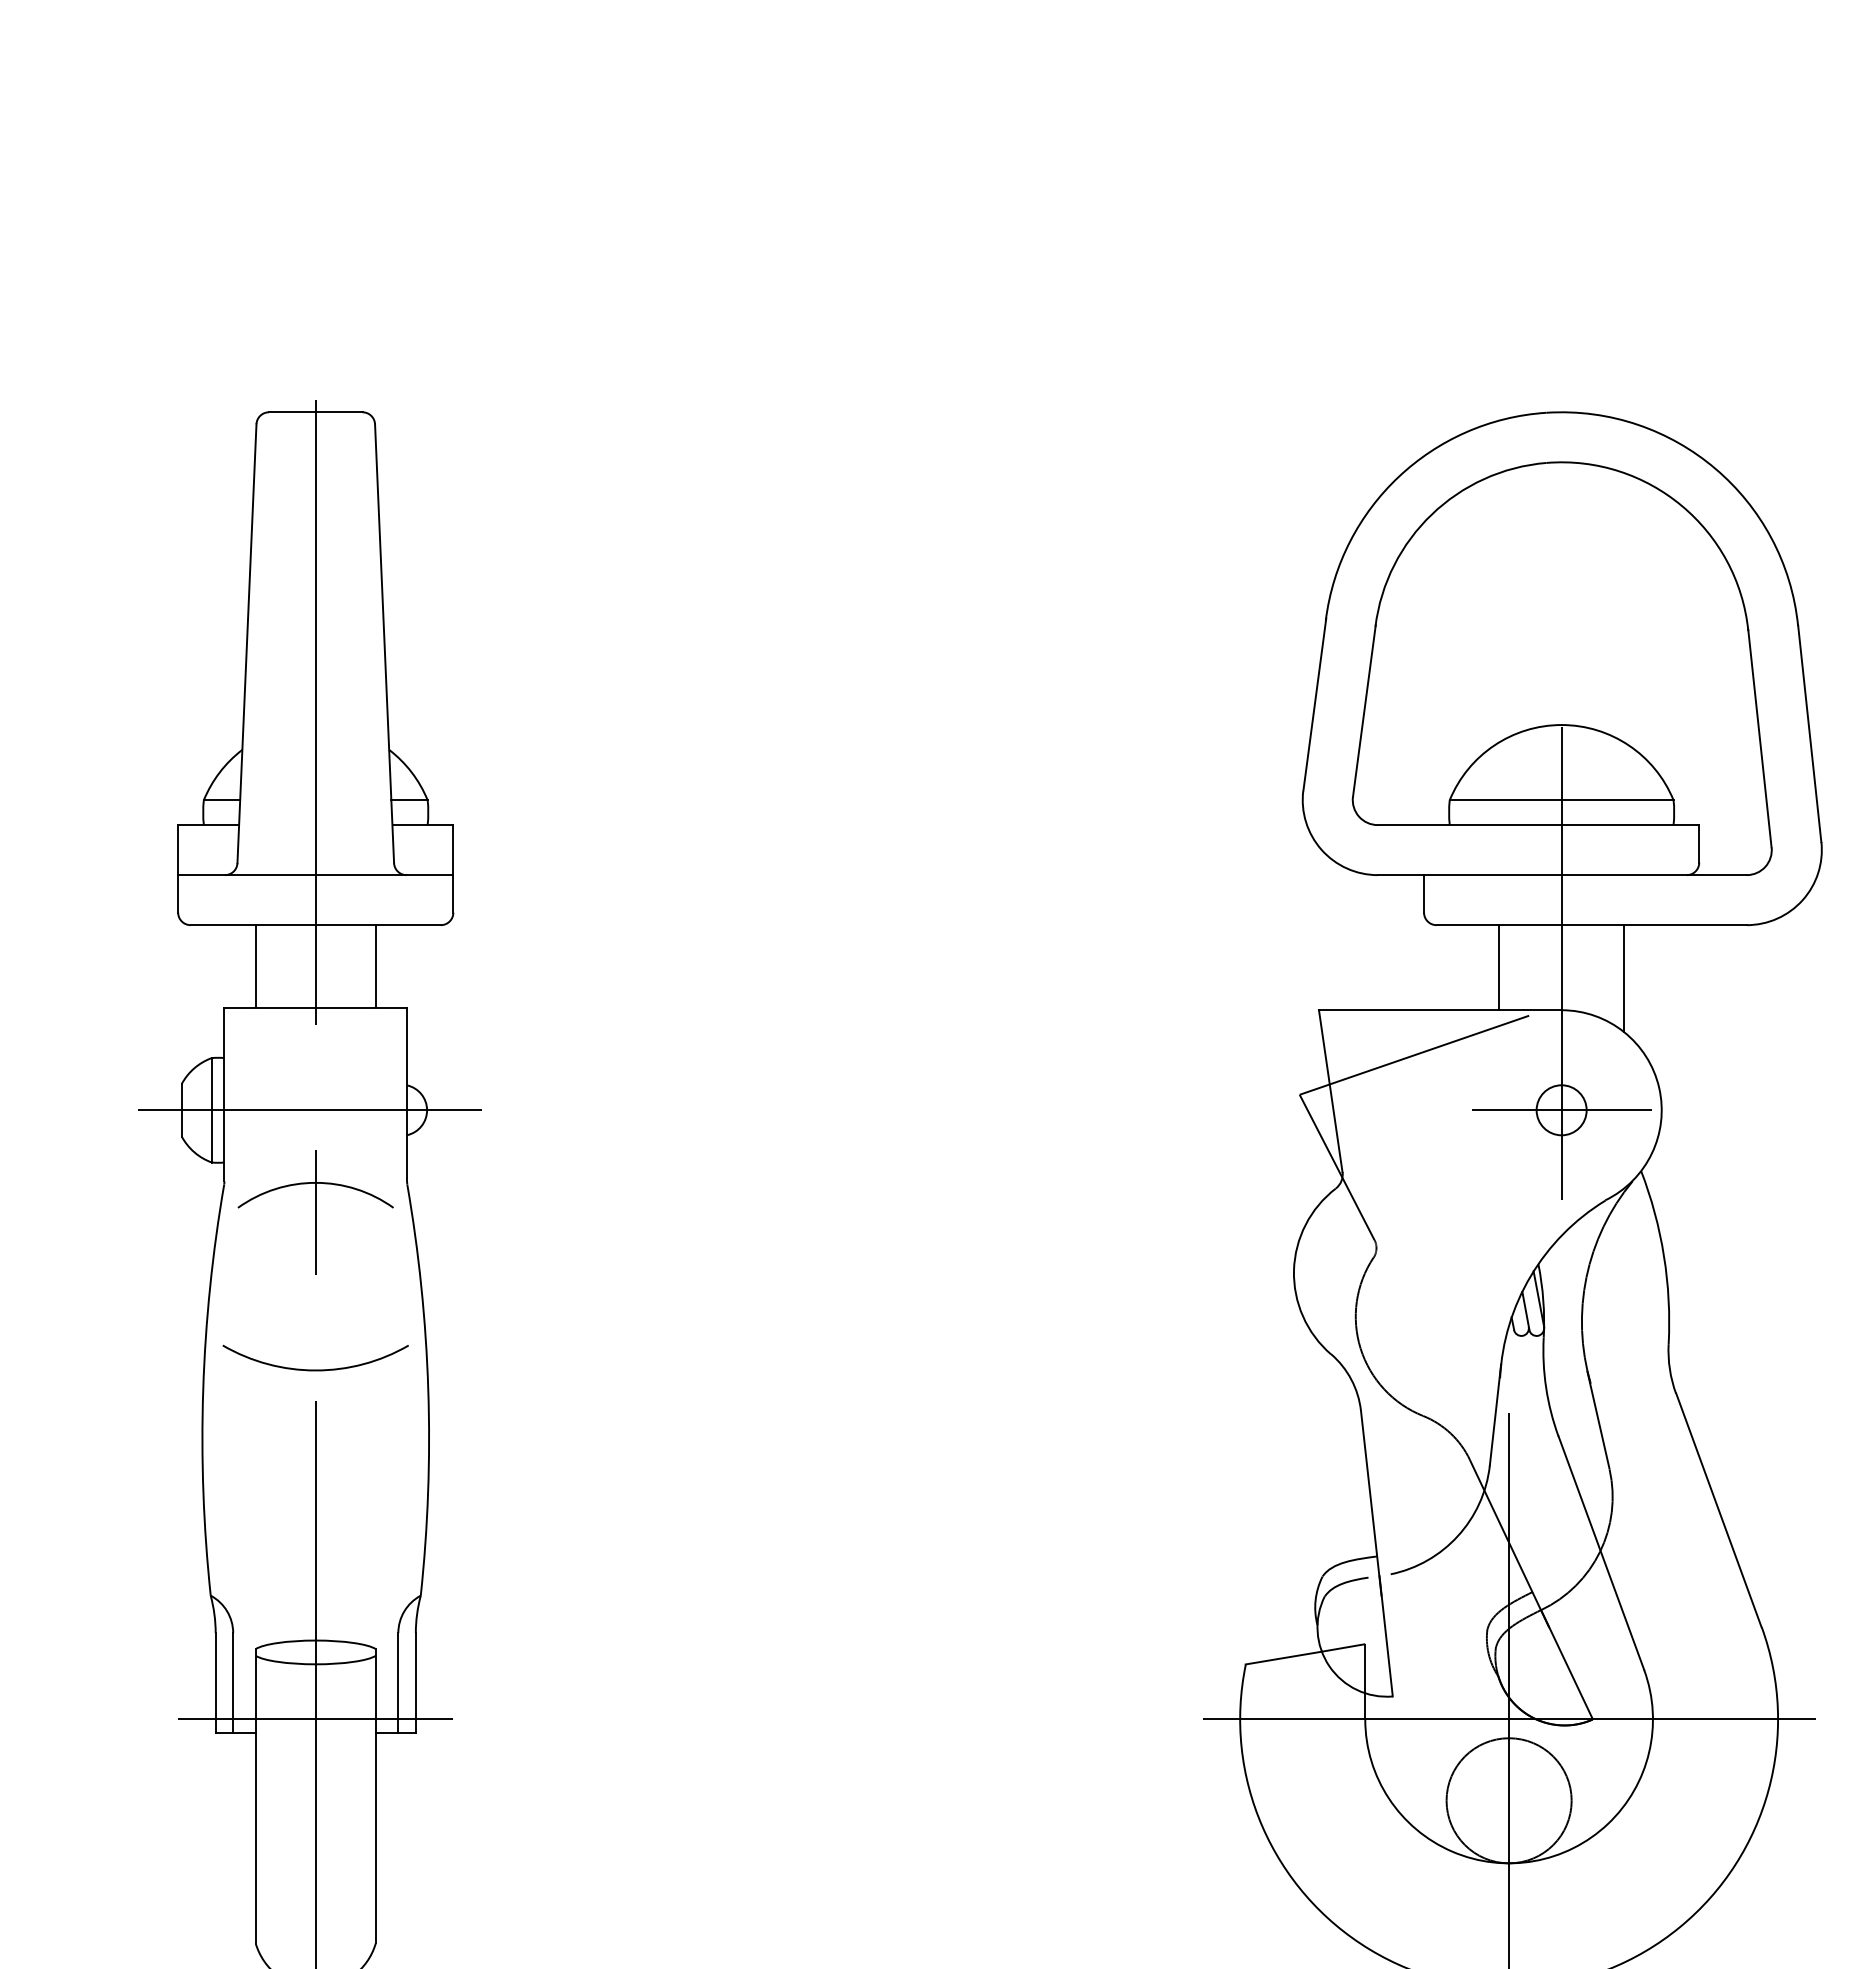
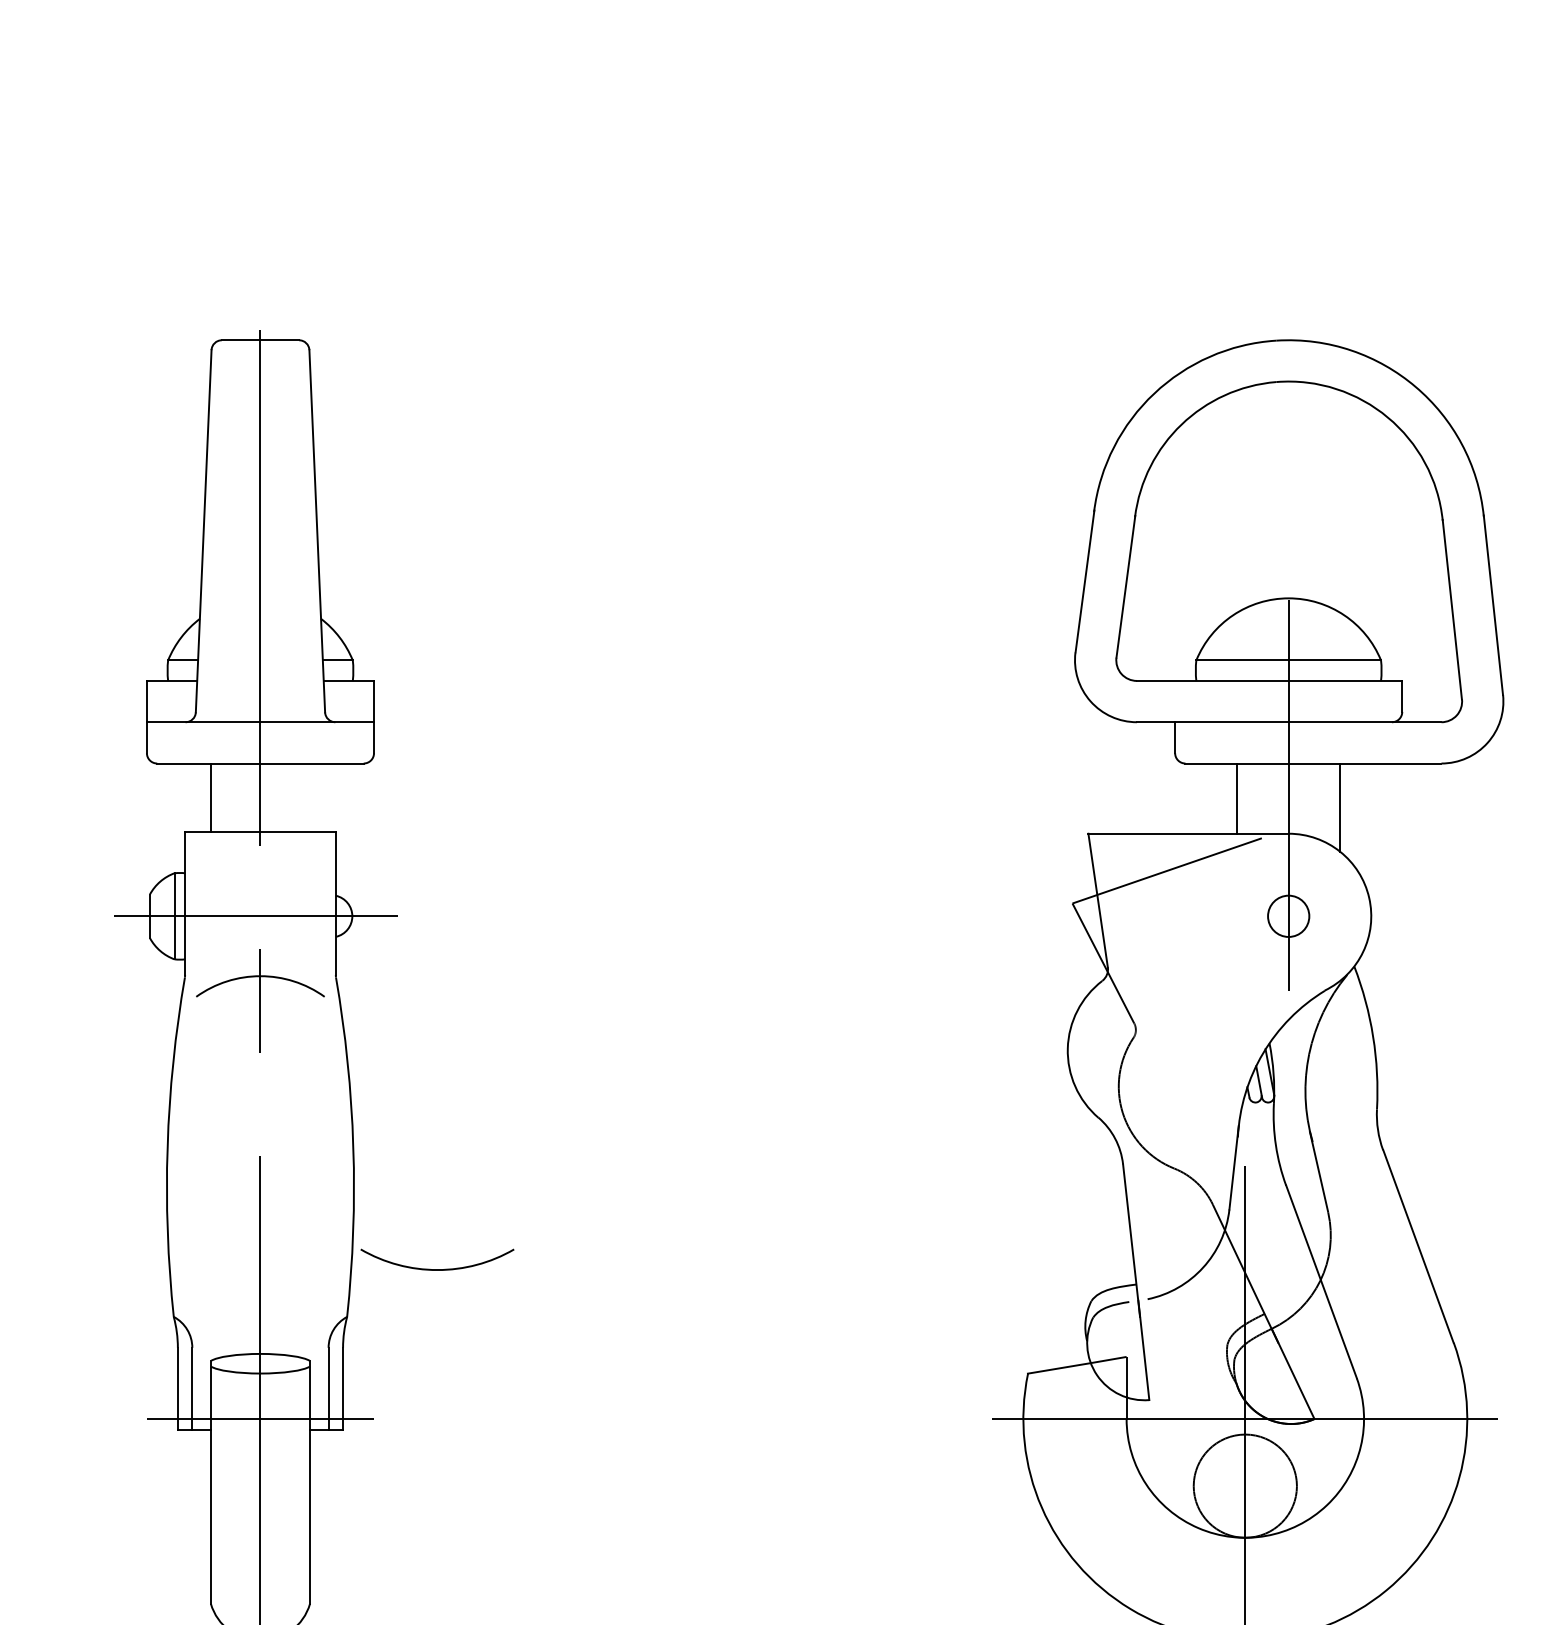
line: (376, 966) -> (310, 797), removed
line: (1561, 1110) -> (1288, 916), removed
arc: (315, 1369) -> (437, 1269), moved

